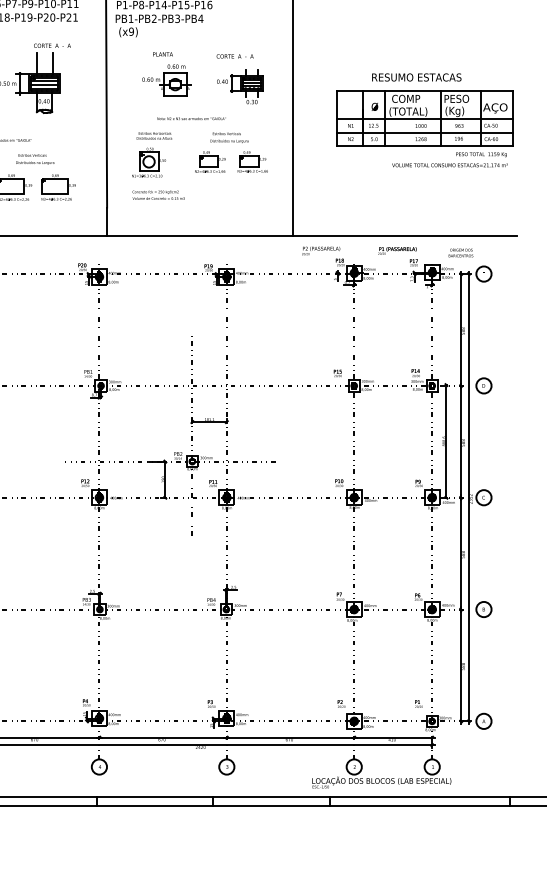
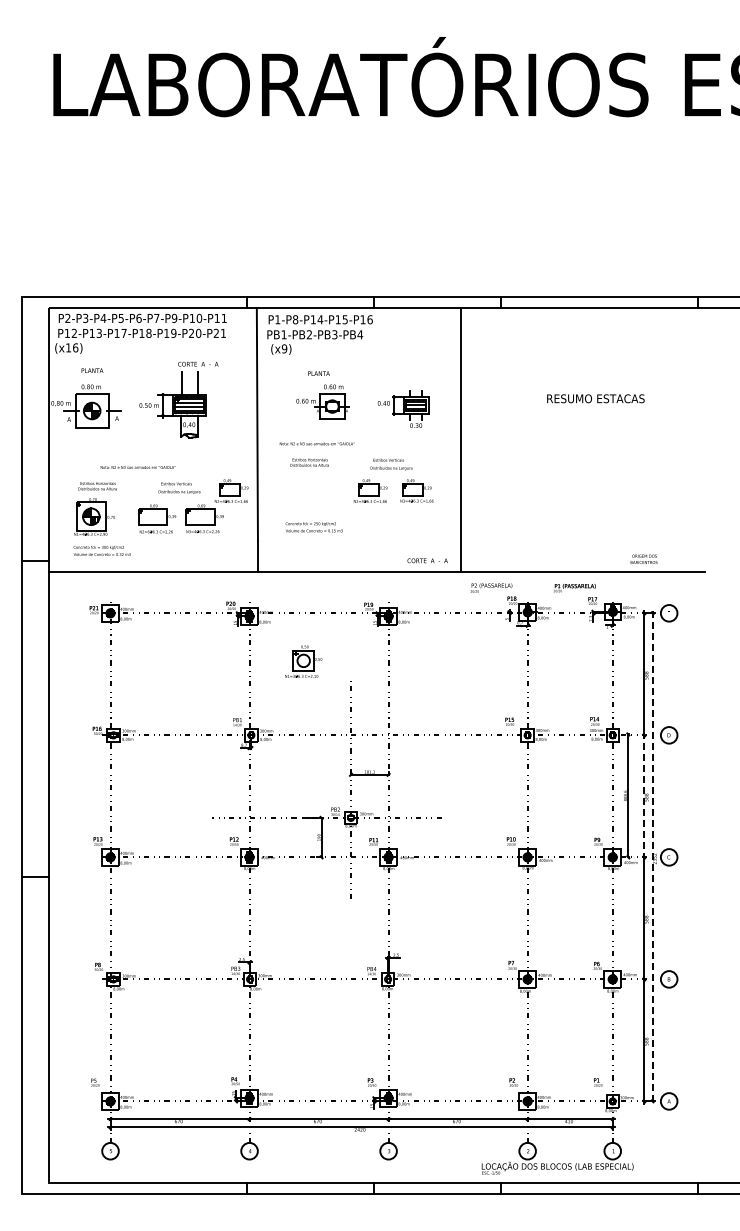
text: (234, 56) -> (427, 560), moved
text: (191, 118) -> (316, 443), moved
part: (424, 128) -> (604, 454), removed
part: (82, 161) -> (231, 490), added
part: (148, 162) -> (303, 661), moved
text: (460, 252) -> (643, 558), moved
line: (461, 441) -> (644, 796), solid -> dashed
line: (468, 497) -> (652, 857), solid -> dashed

